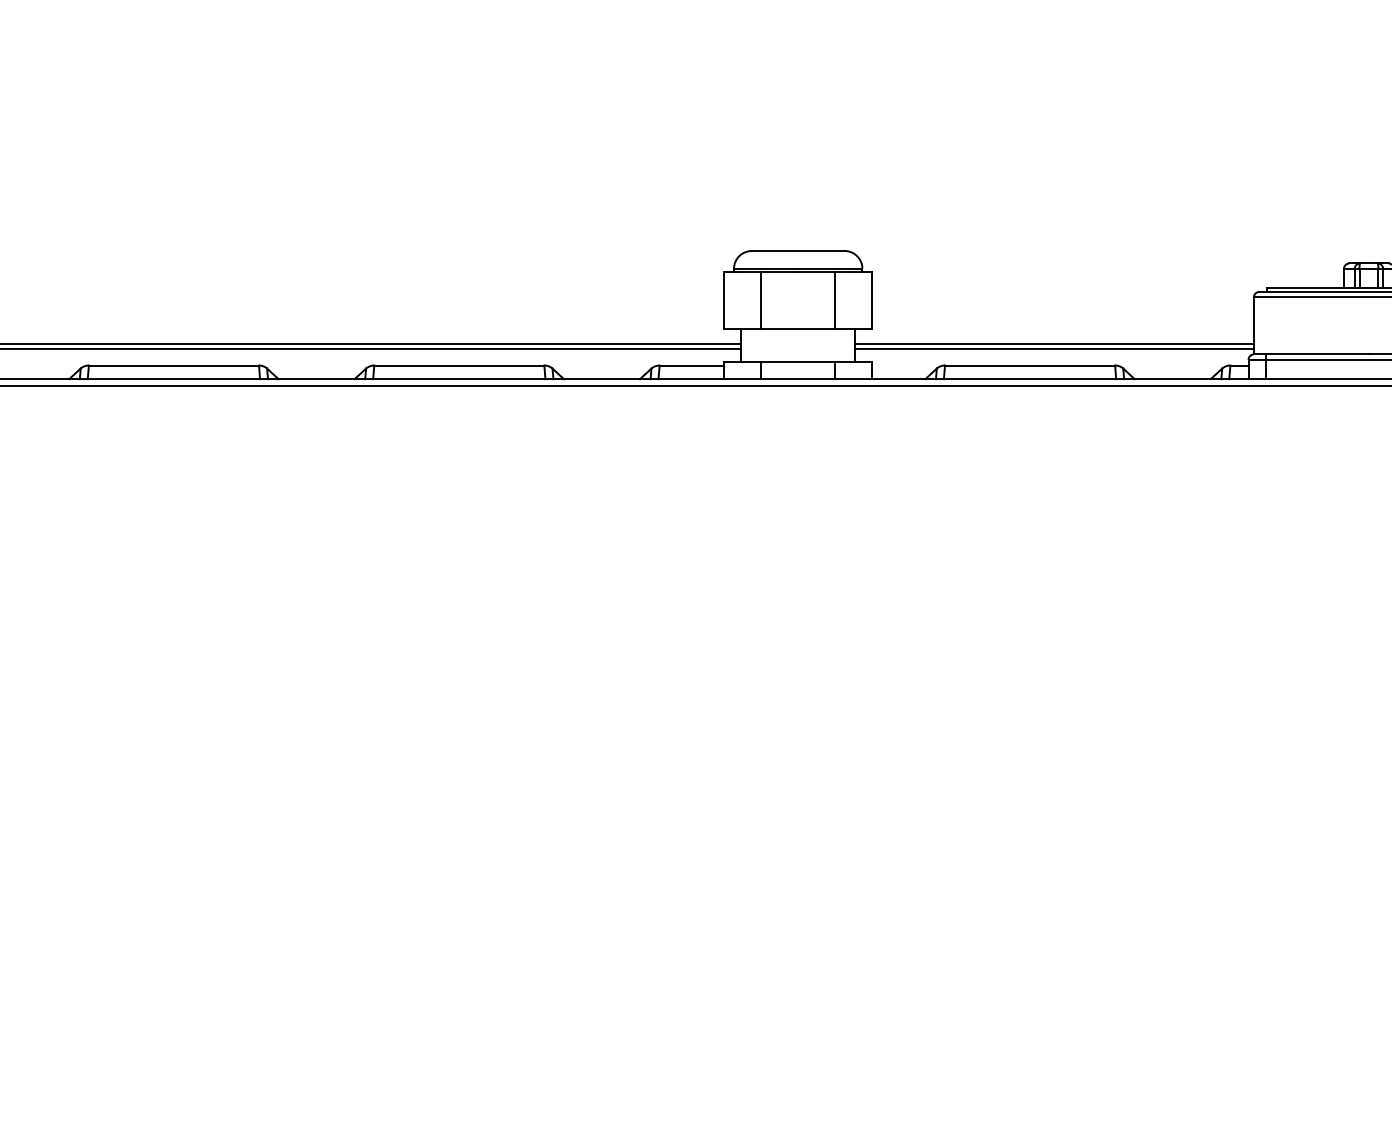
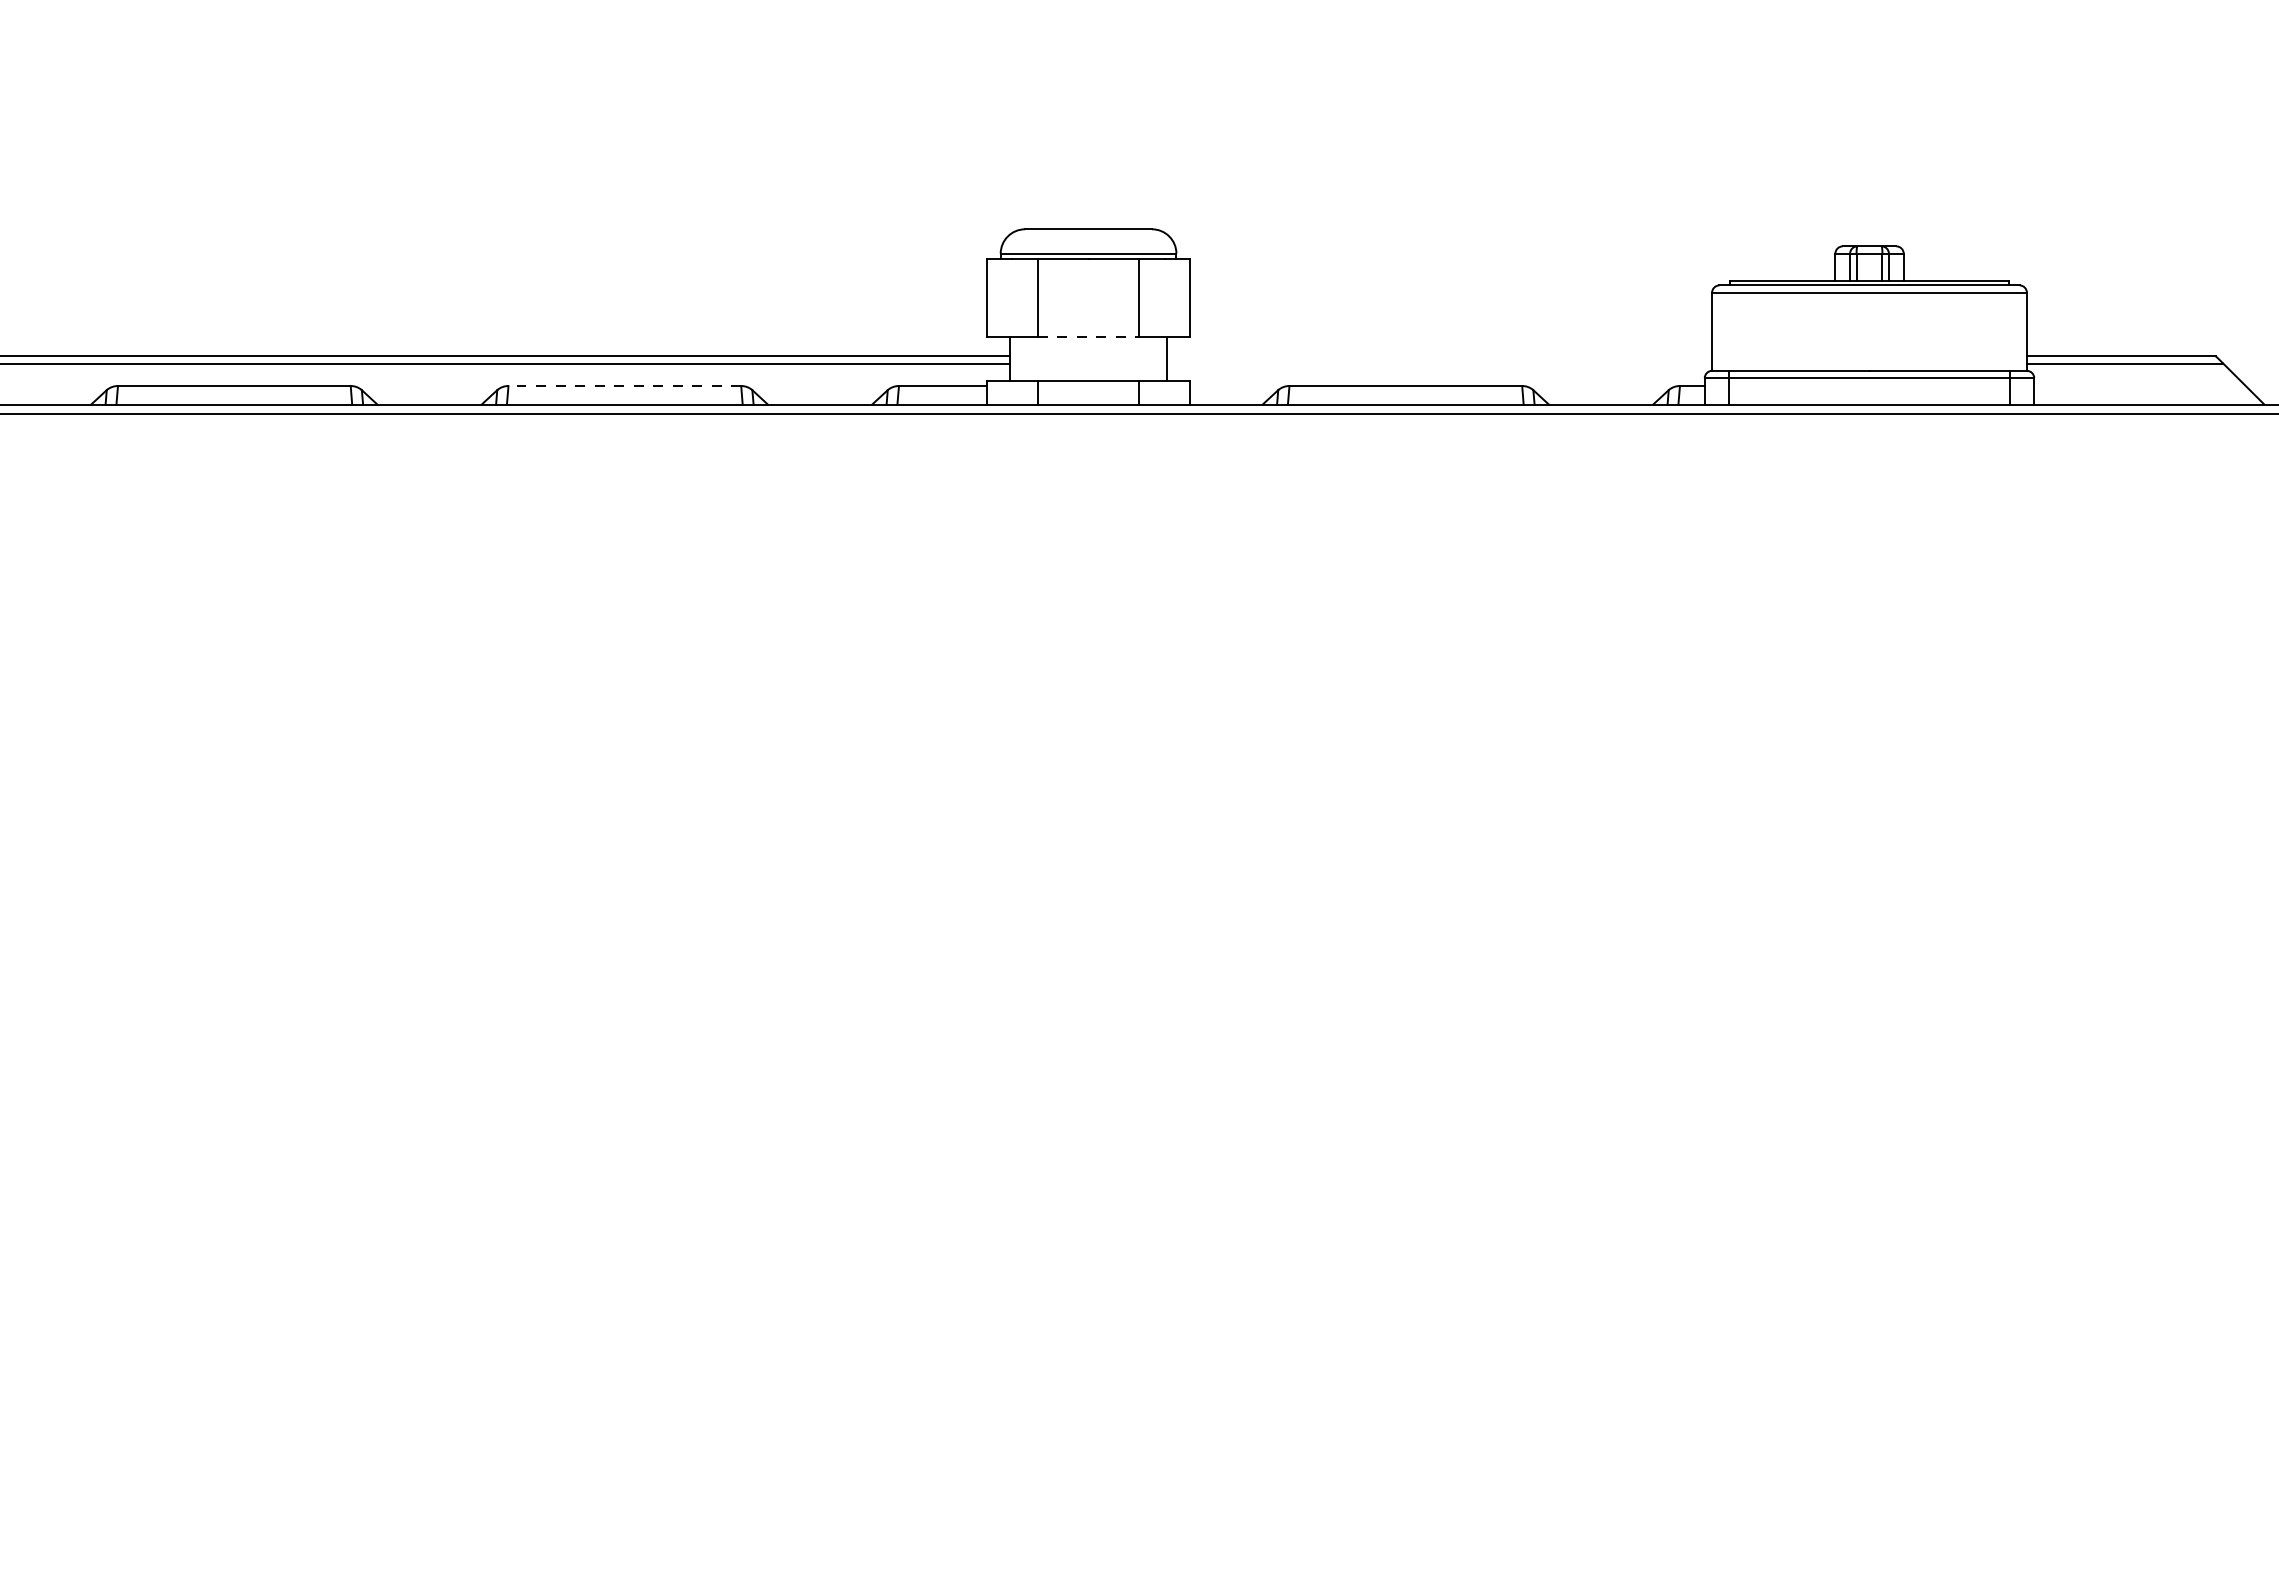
line: (798, 329) -> (1088, 336), solid -> dashed
line: (1054, 343) -> (1439, 356), removed
line: (1054, 349) -> (1439, 363), removed
line: (459, 365) -> (624, 386), solid -> dashed

